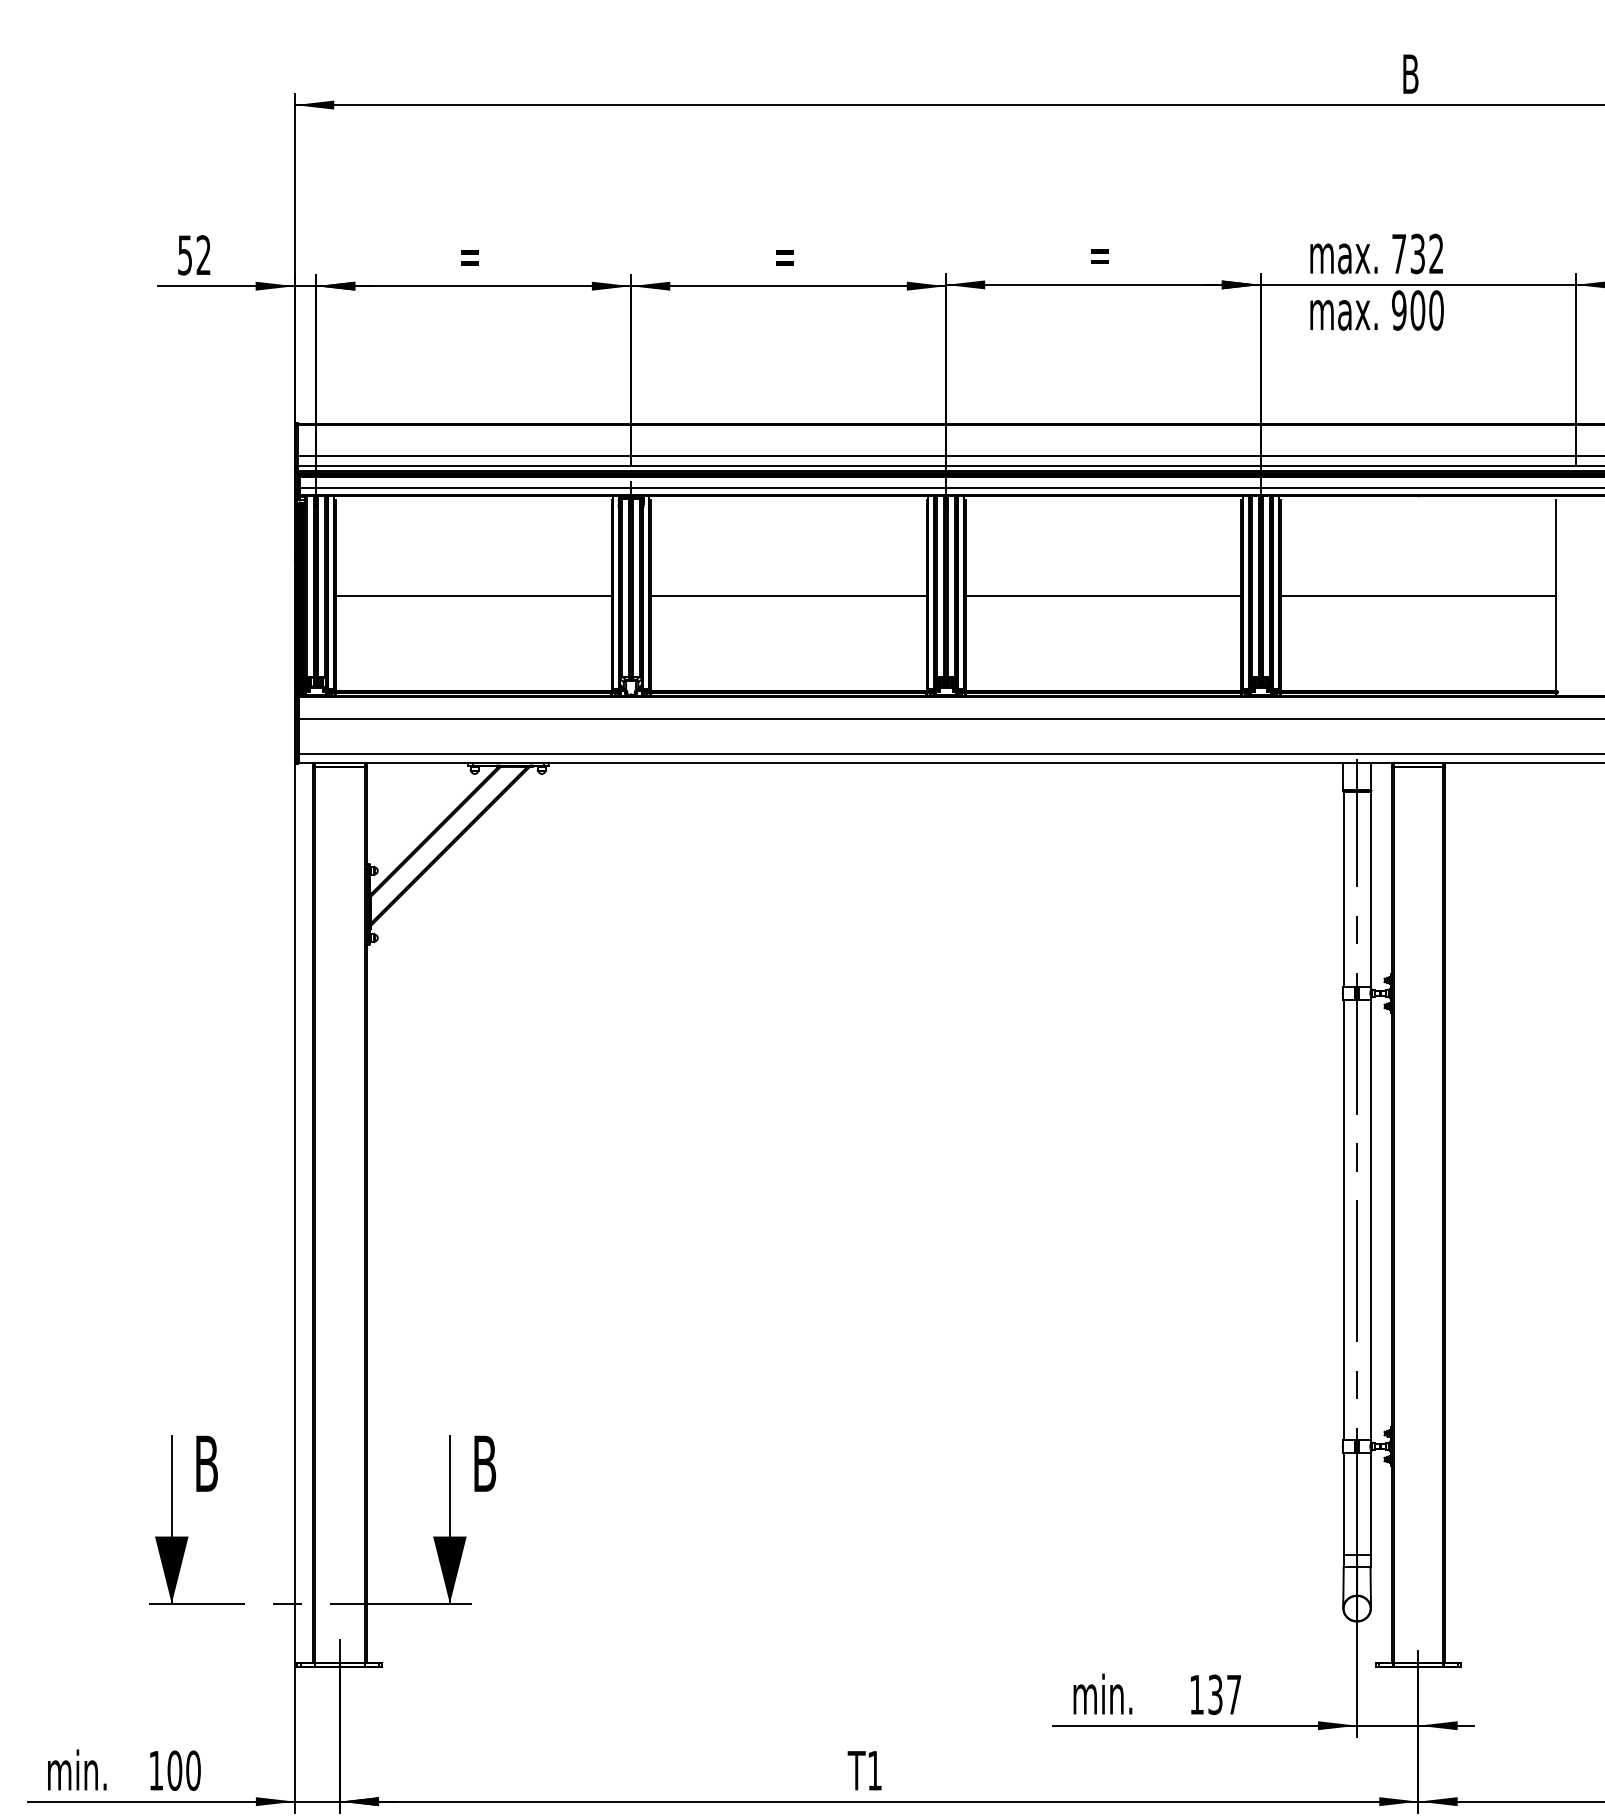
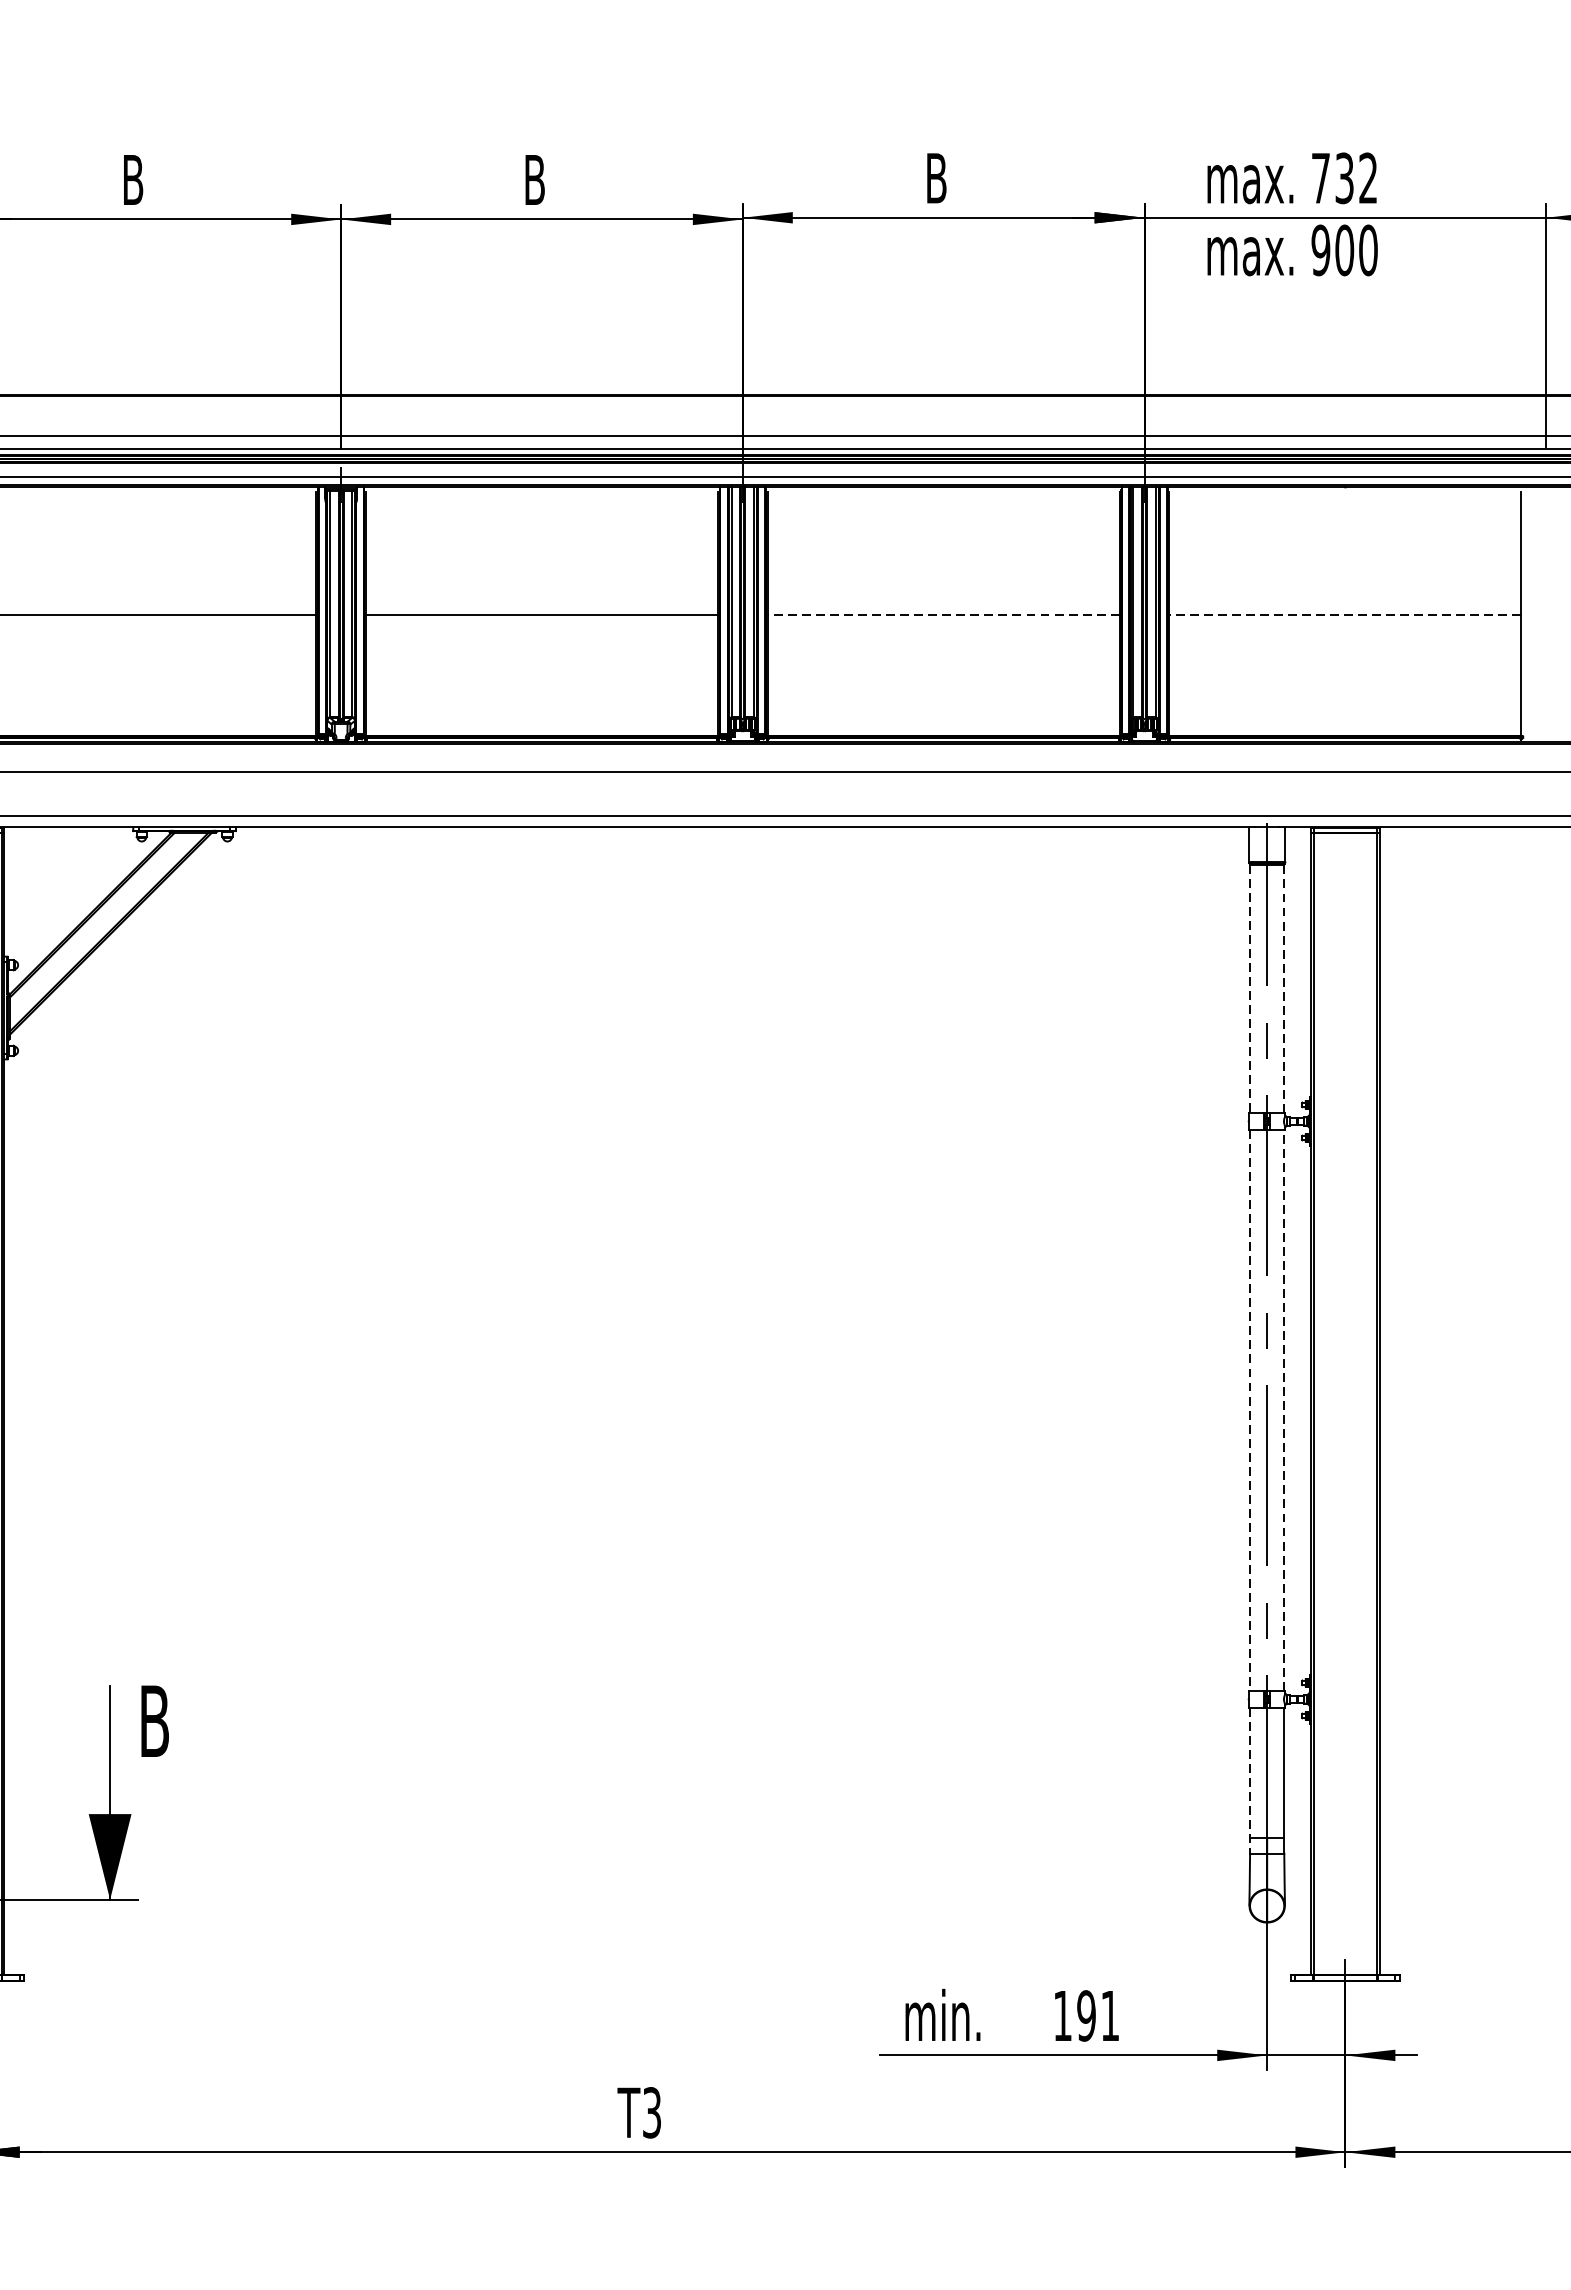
text: (1099, 253) -> (938, 177), = -> B
text: (469, 254) -> (135, 178), = -> B
text: (784, 254) -> (536, 178), = -> B
line: (1103, 596) -> (943, 615), solid -> dashed
line: (1418, 596) -> (1345, 615), solid -> dashed
line: (1370, 889) -> (1284, 988), solid -> dashed
line: (1343, 890) -> (1249, 990), solid -> dashed
line: (1343, 1220) -> (1249, 1411), solid -> dashed
line: (1370, 1220) -> (1284, 1411), solid -> dashed
line: (1343, 1510) -> (1249, 1780), solid -> dashed
text: (1224, 1694) -> (1098, 2015), 137 -> 191
text: (874, 1770) -> (651, 2112), T1 -> T3

